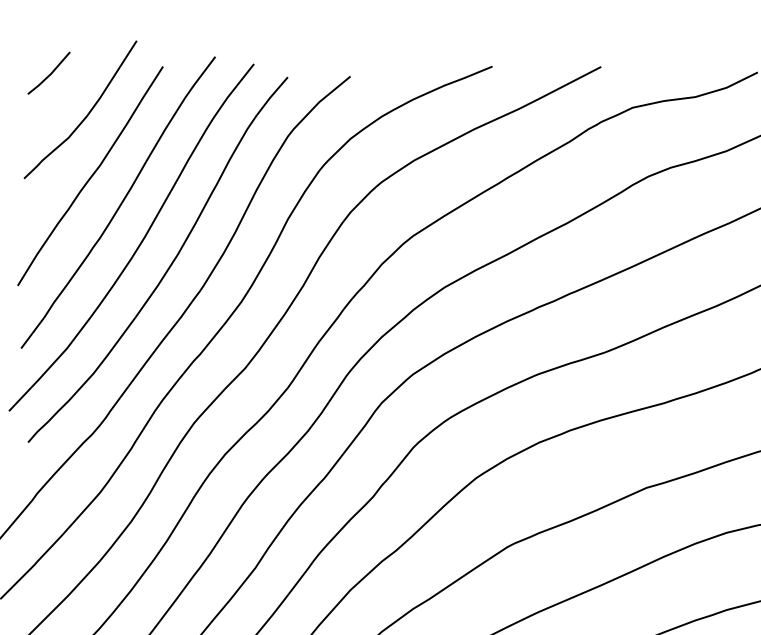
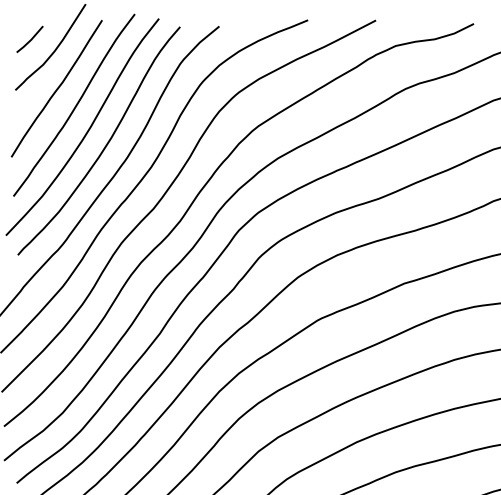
line: (49, 73) -> (30, 39), moved

